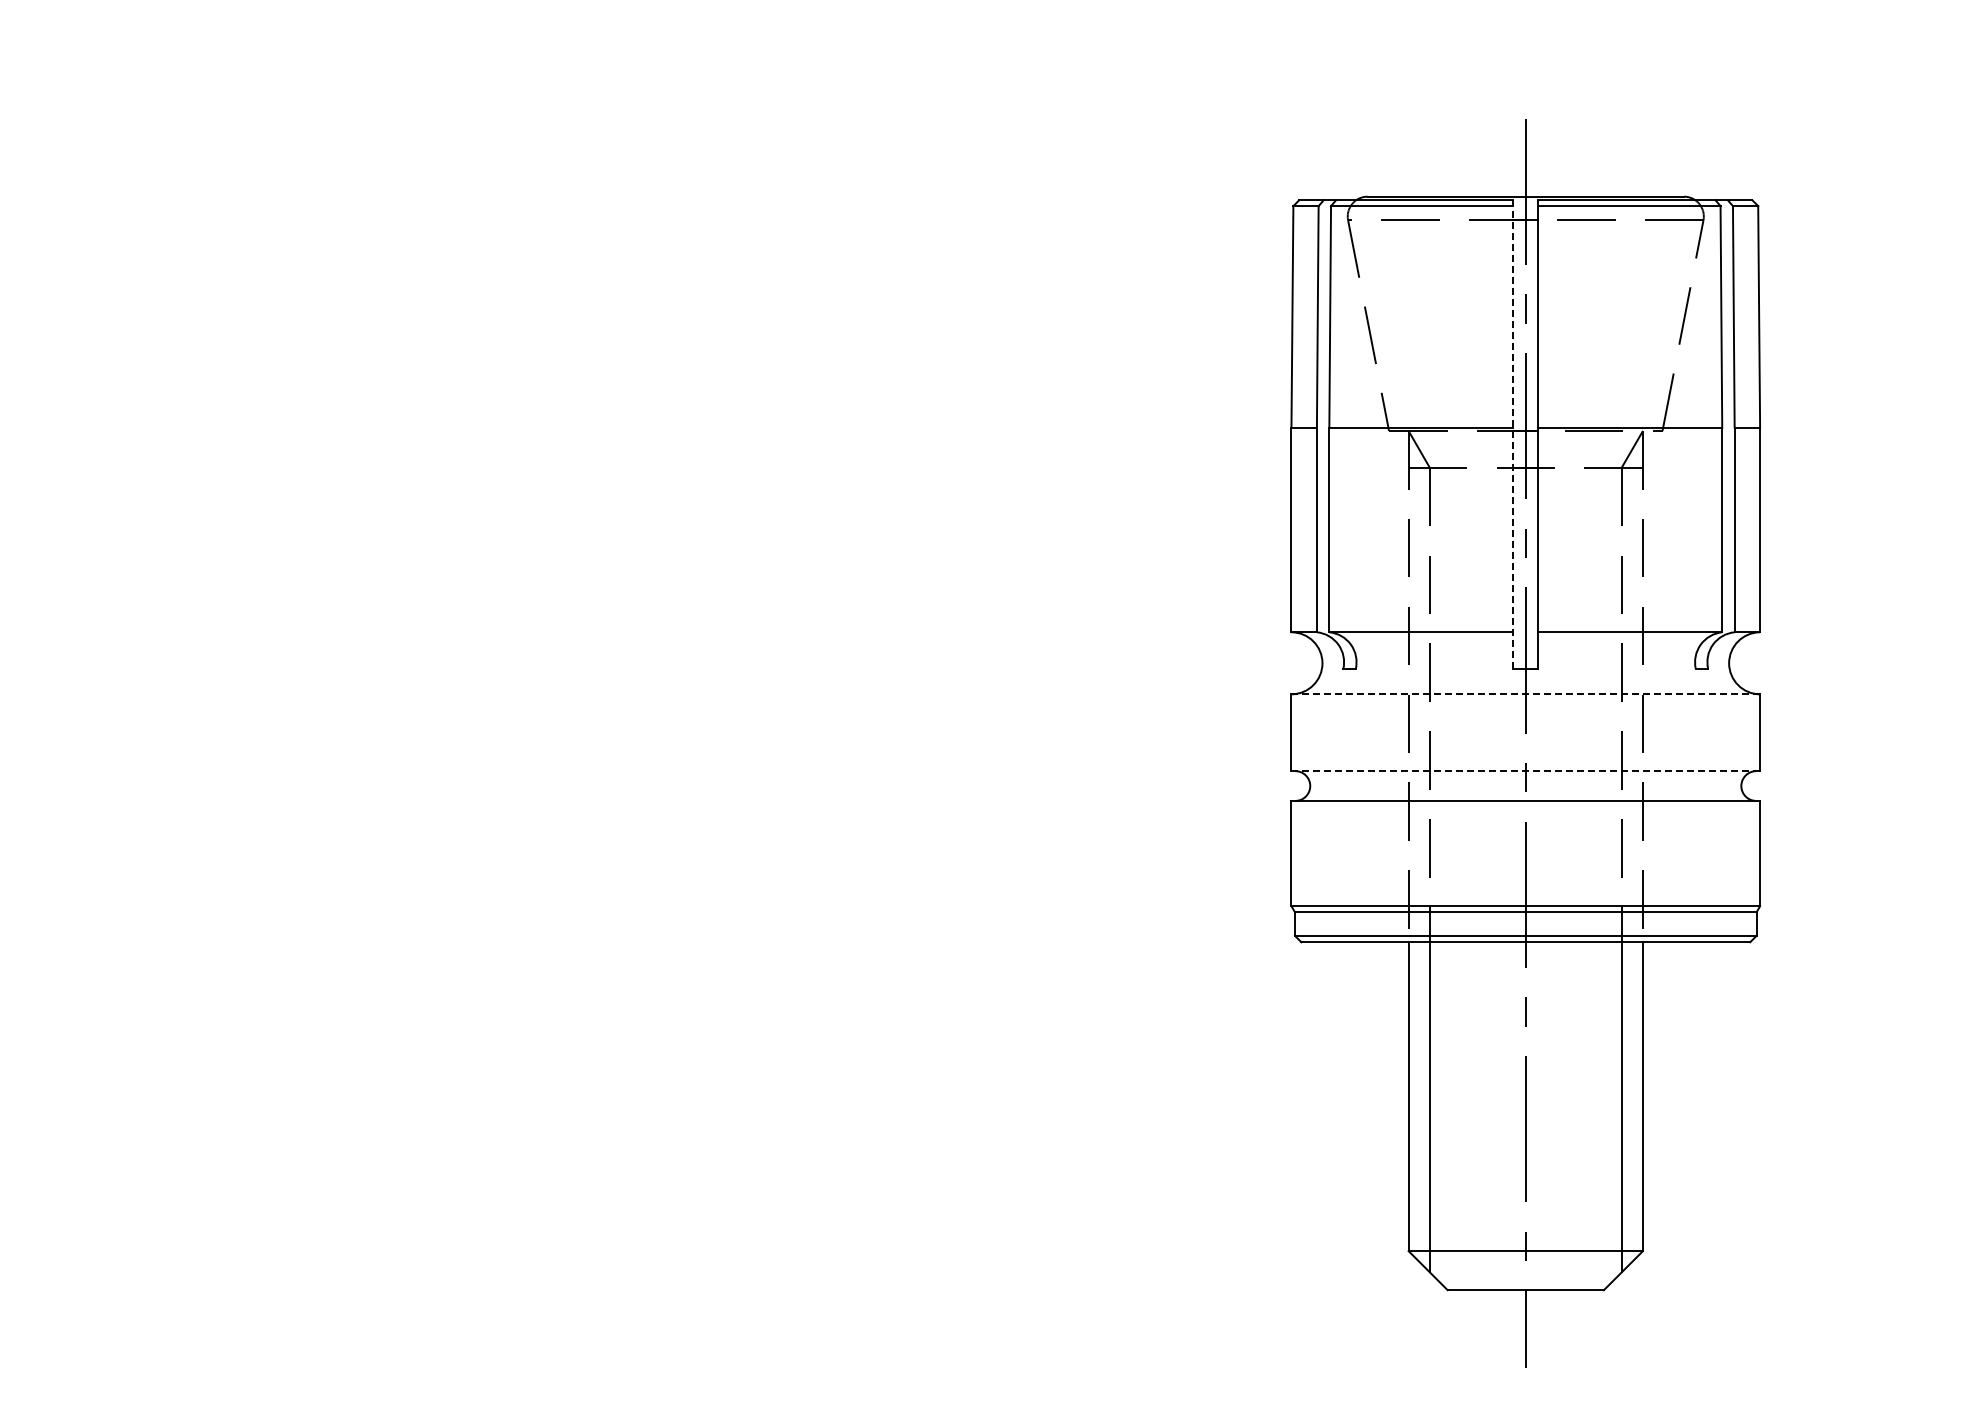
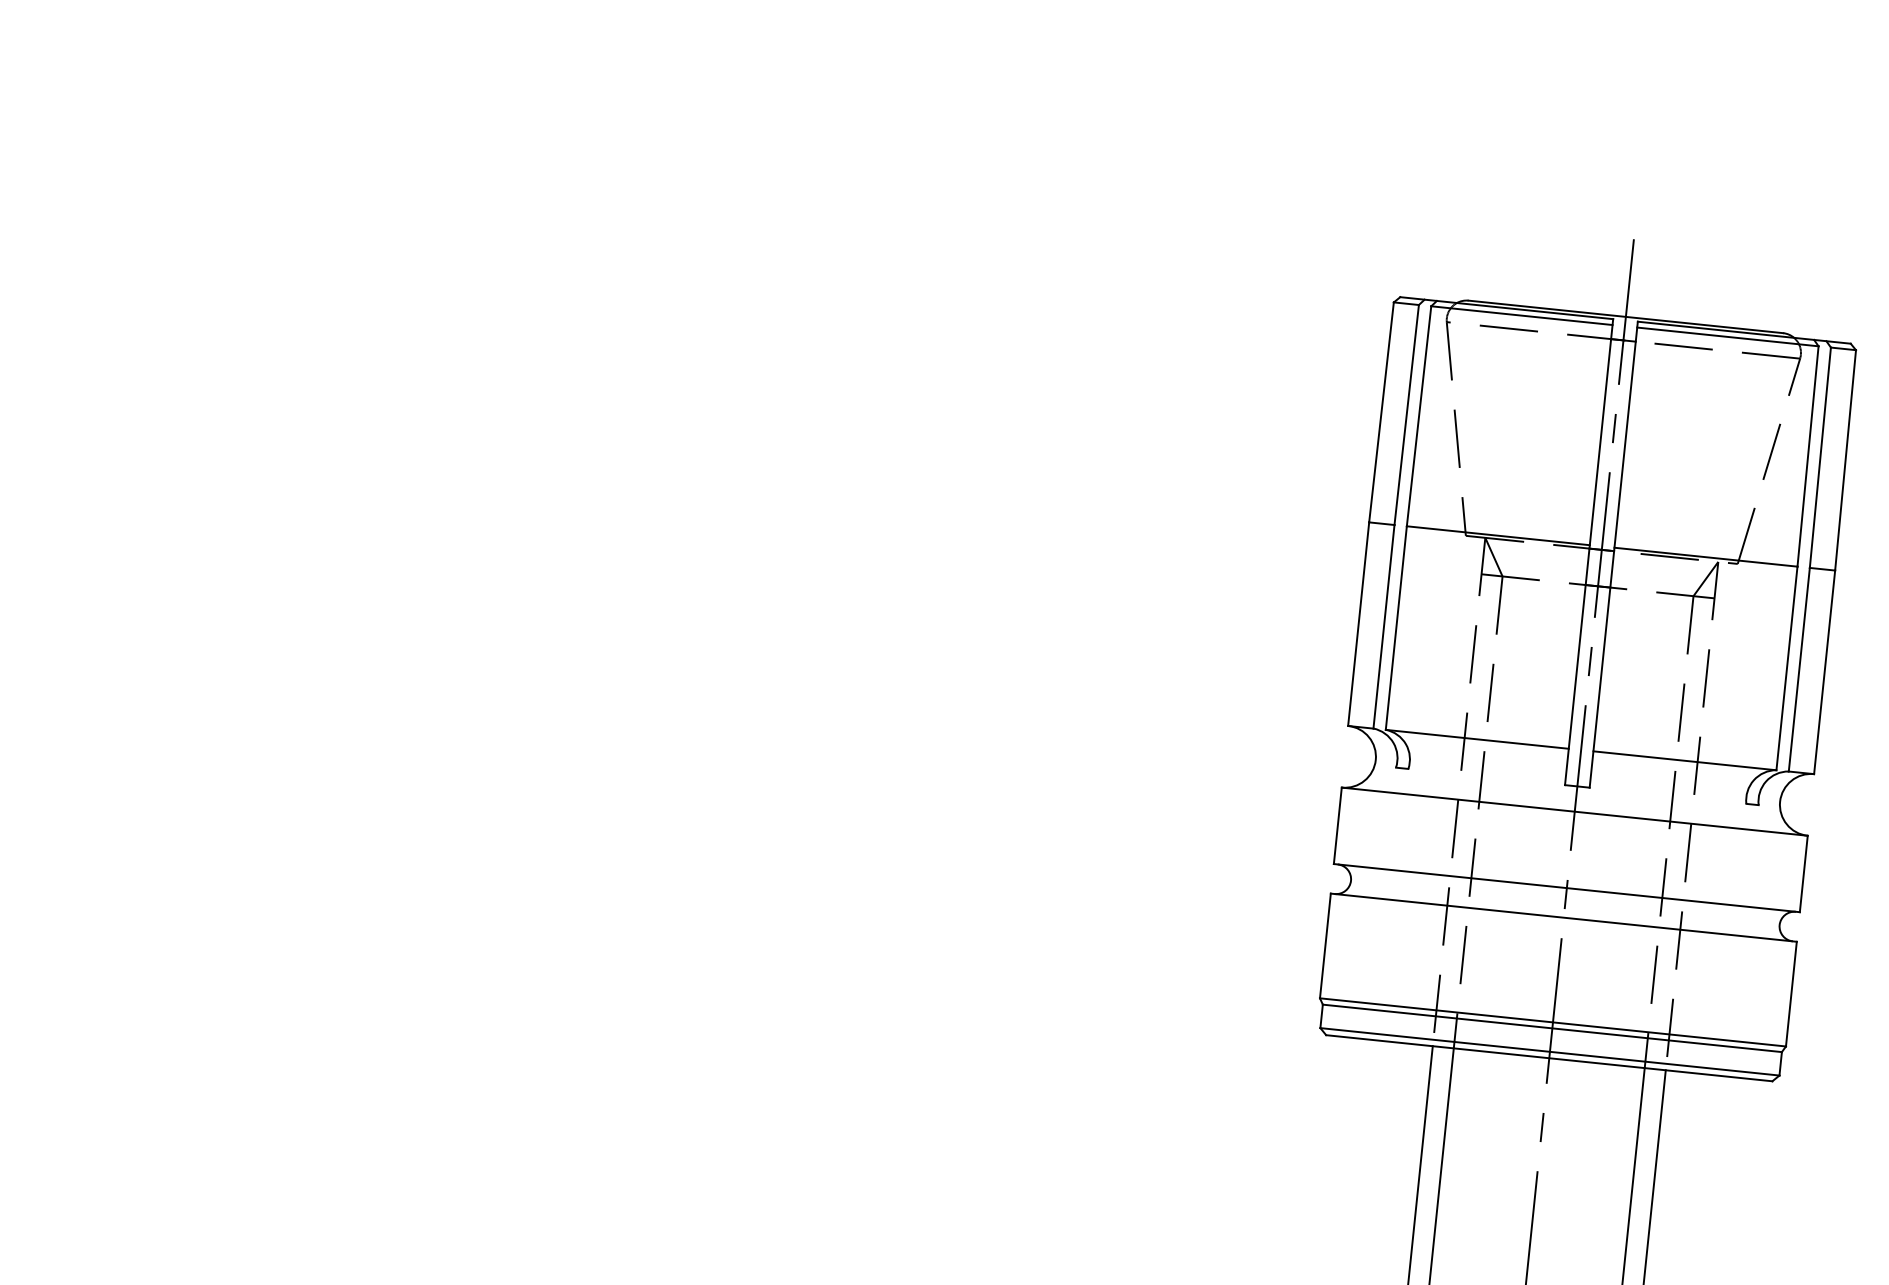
line: (1513, 435) -> (1589, 553), dashed -> solid
line: (1525, 694) -> (1574, 811), dashed -> solid
line: (1526, 771) -> (1567, 888), dashed -> solid

